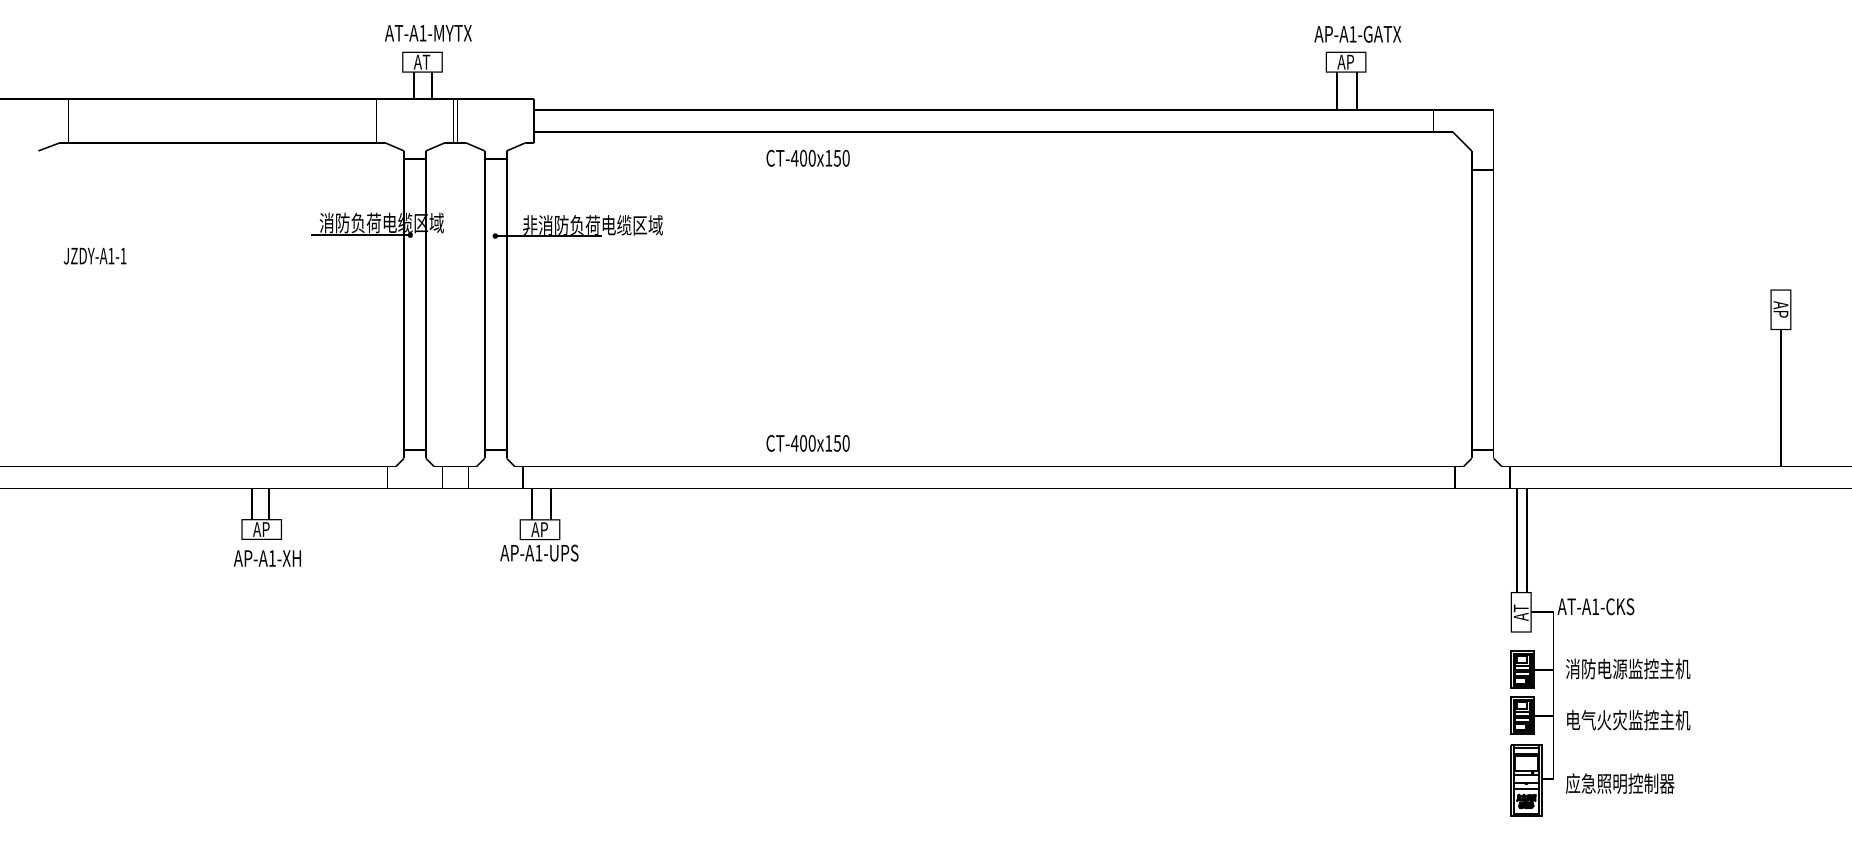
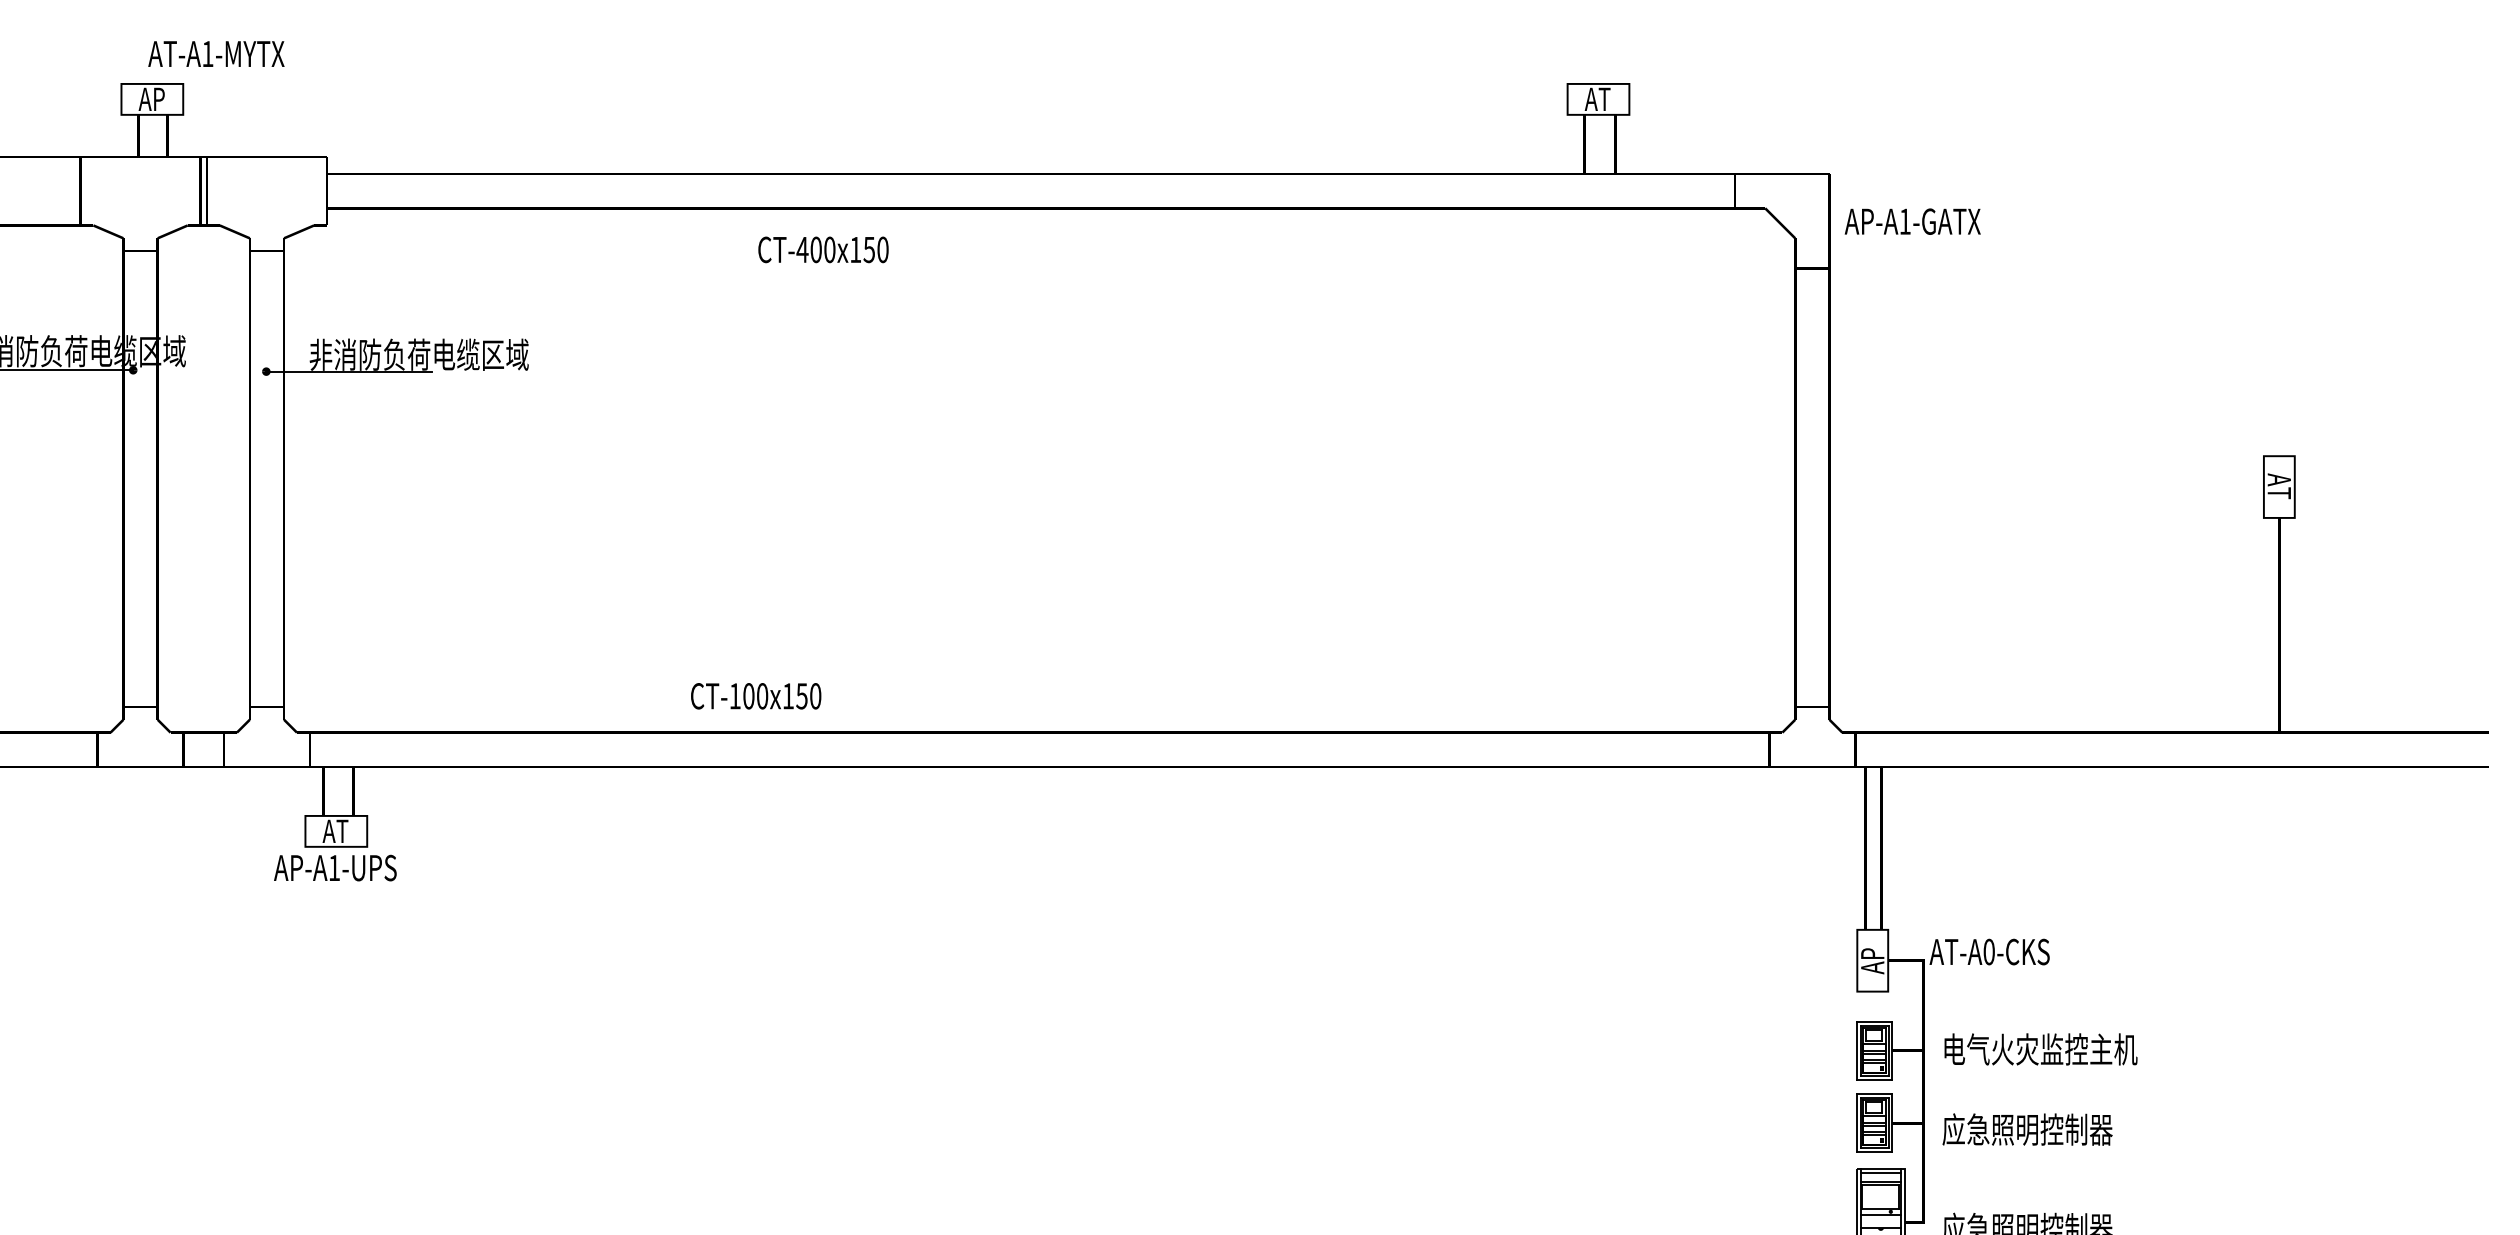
text: (428, 33) -> (216, 54), moved
text: (1357, 33) -> (1912, 220), moved
text: (426, 61) -> (158, 98), AT -> AP
text: (1349, 61) -> (1603, 98), AP -> AT
text: (807, 157) -> (822, 248), moved
text: (1780, 313) -> (2278, 492), AP -> AT
text: (794, 443) -> (734, 696), CT-400x150 -> CT-100x150
text: (543, 529) -> (341, 831), AP -> AT
text: (1595, 606) -> (1989, 951), AT-A1-CKS -> AT-A0-CKS
text: (1520, 608) -> (1871, 954), AT -> AP
text: (1596, 668) -> (1990, 1048), 消防电源监控主机 -> 电气火灾监控主机
text: (1627, 719) -> (2039, 1128), 电气火灾监控主机 -> 应急照明控制器

